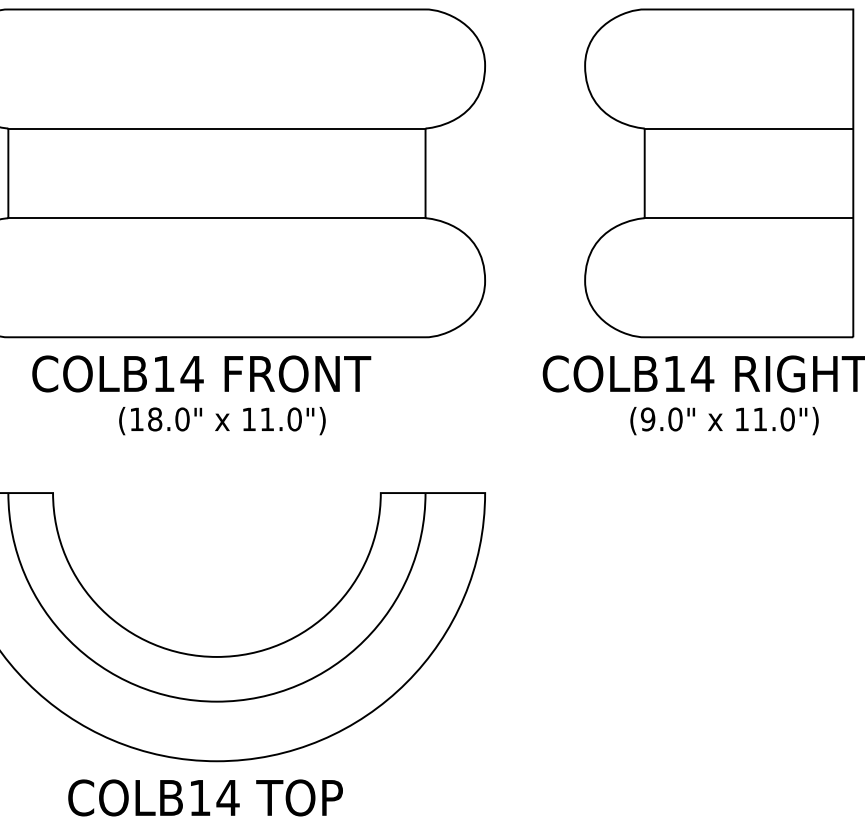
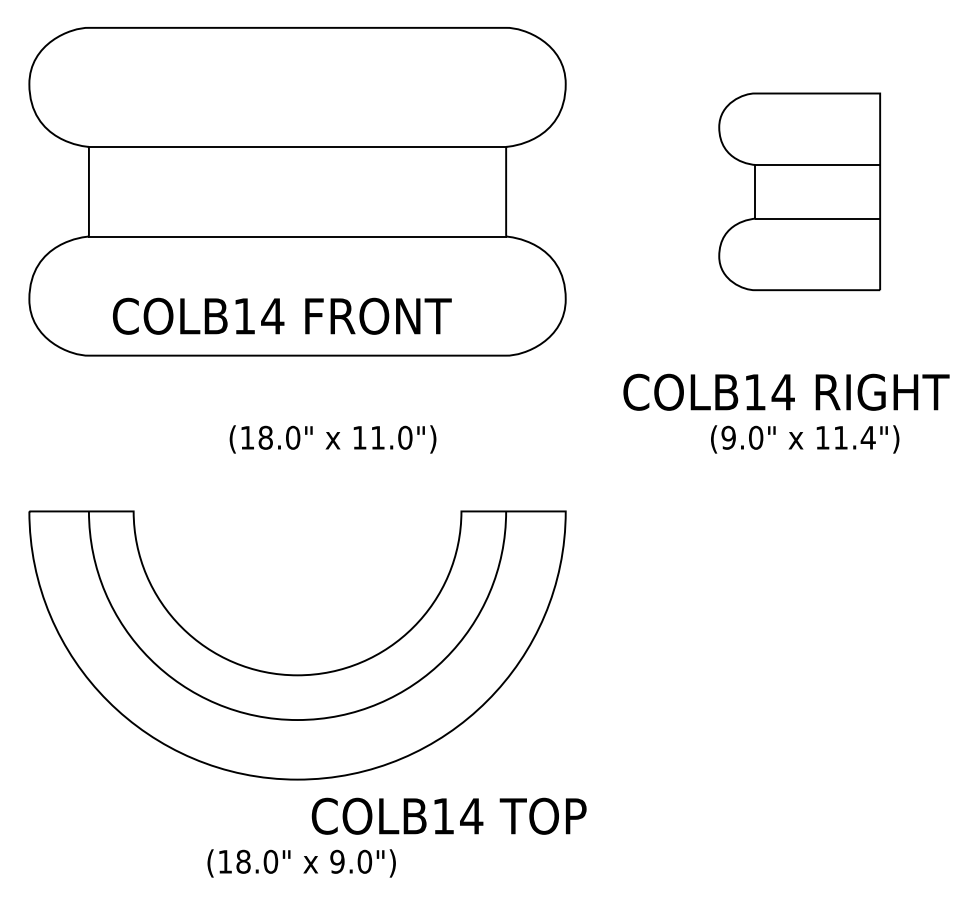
part: (718, 173) -> (799, 191), size x0.6
text: (201, 373) -> (282, 315), moved
text: (786, 419) -> (867, 437), 11.0") -> 11.4")
text: (221, 421) -> (332, 439), moved
text: (204, 797) -> (448, 815), moved

